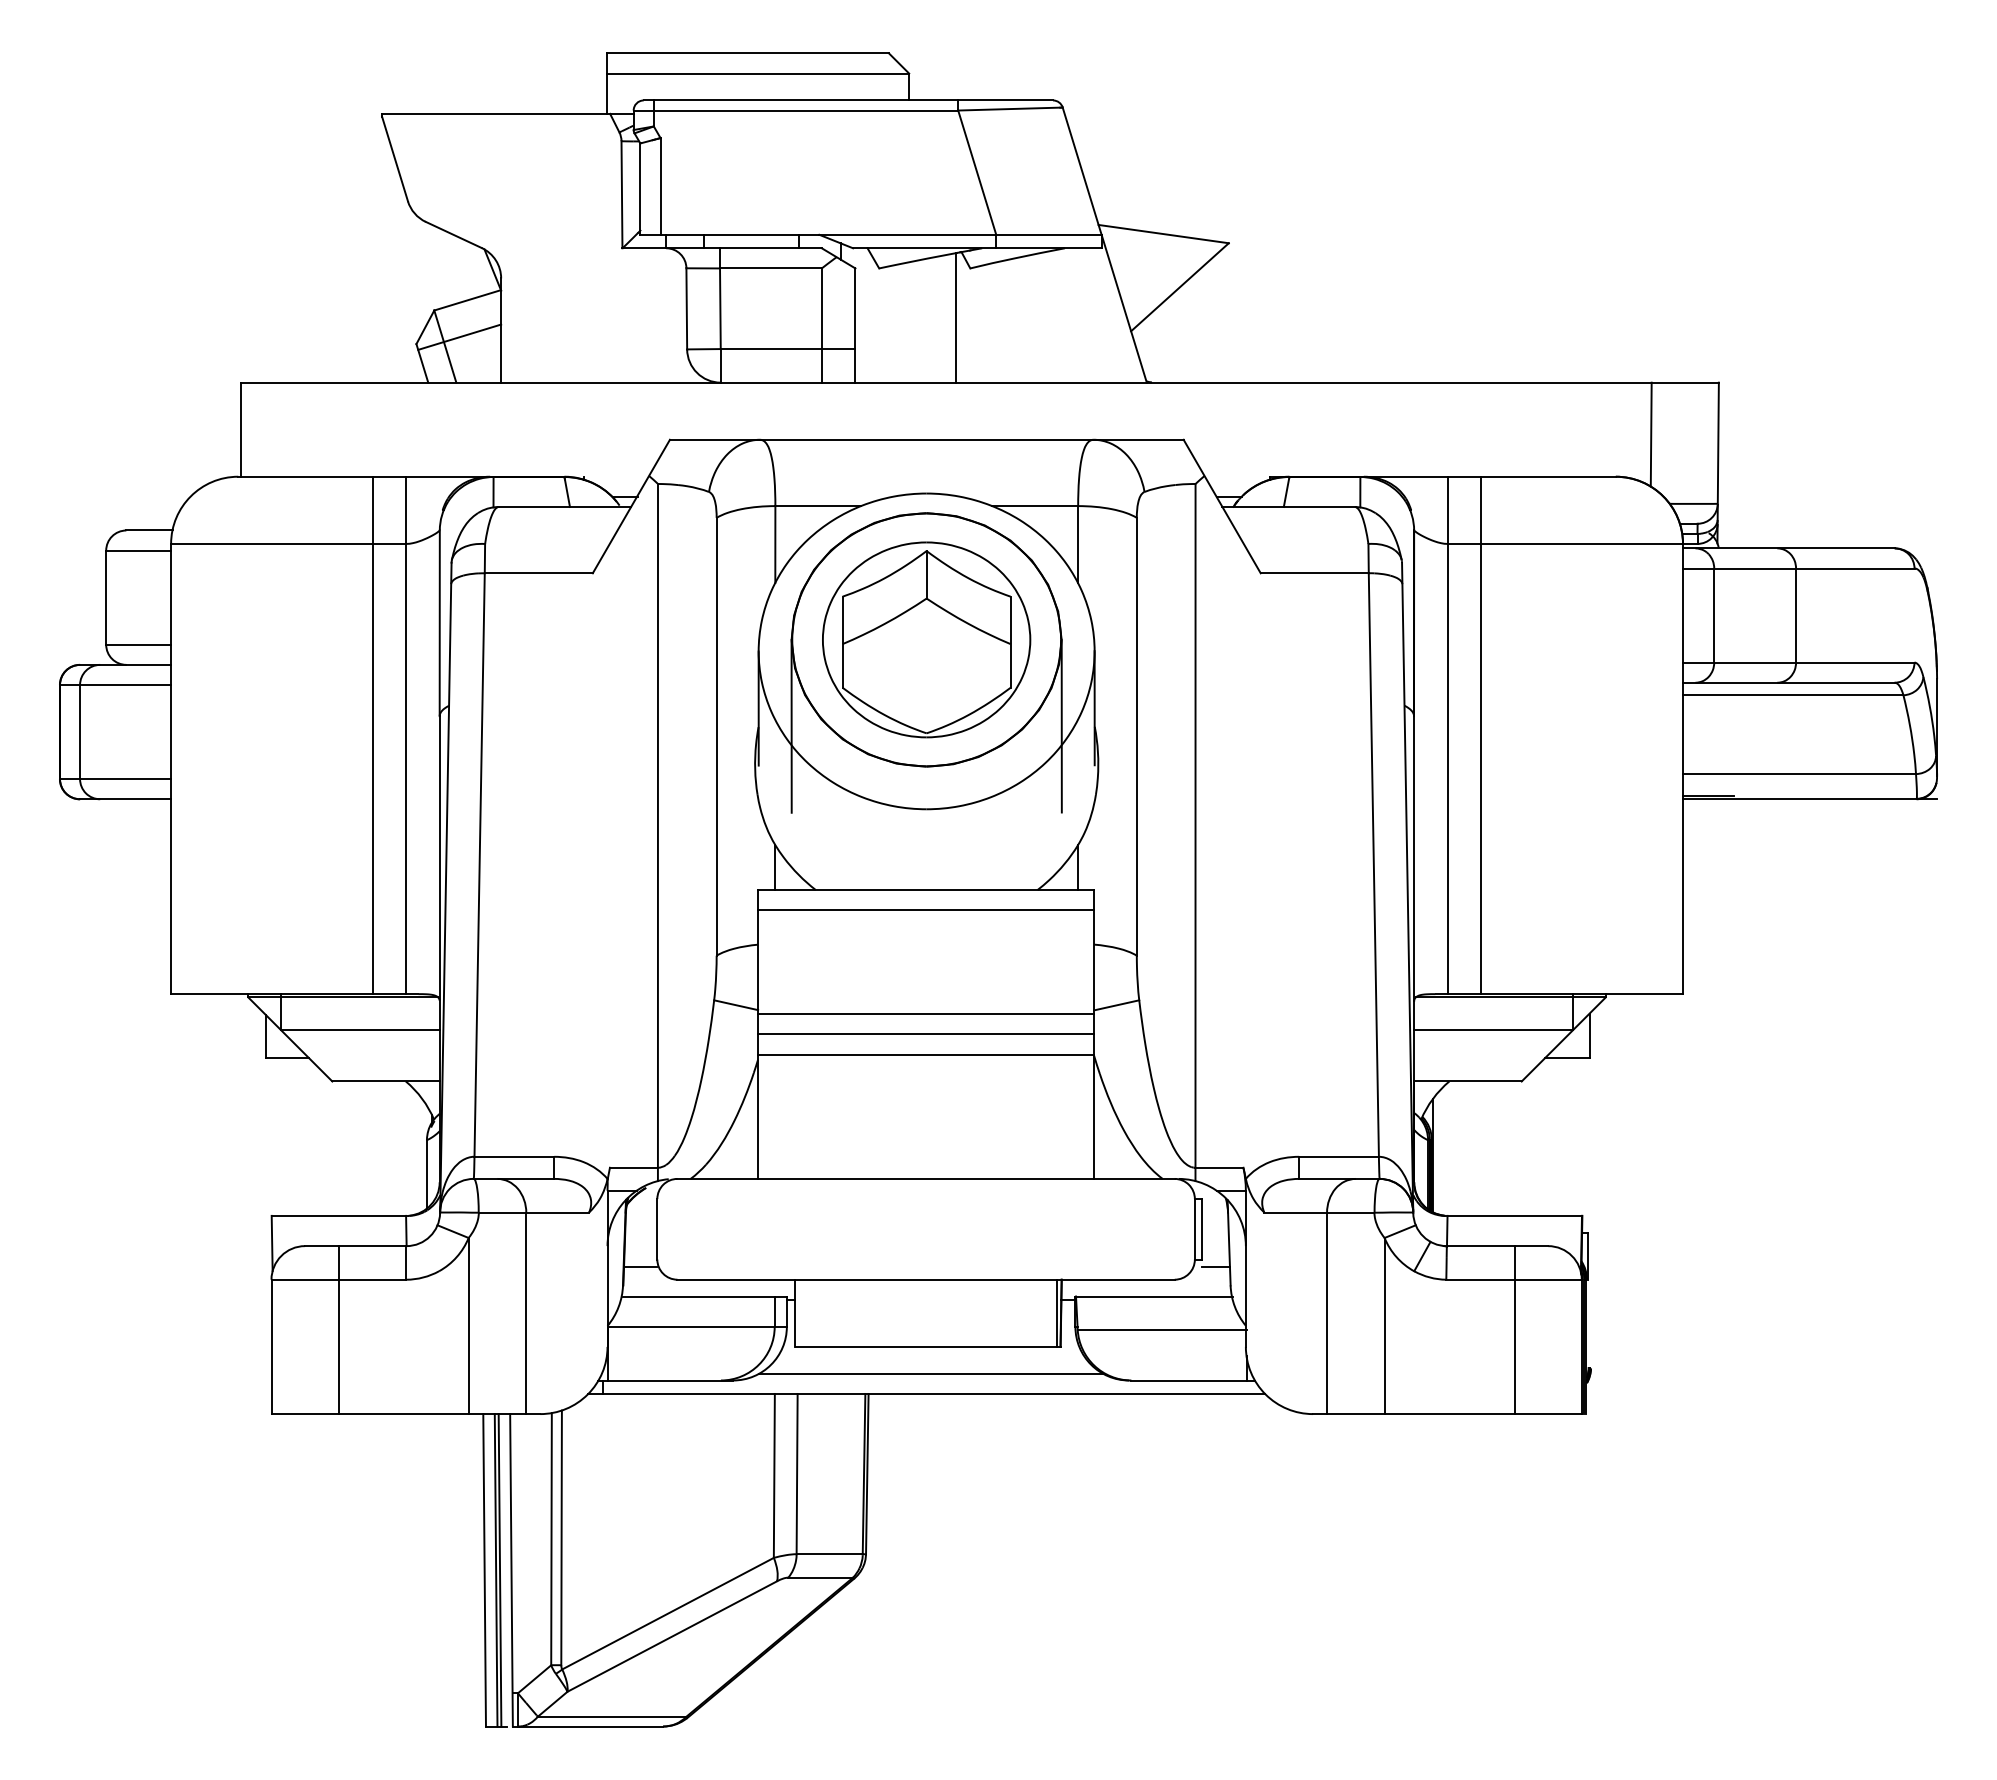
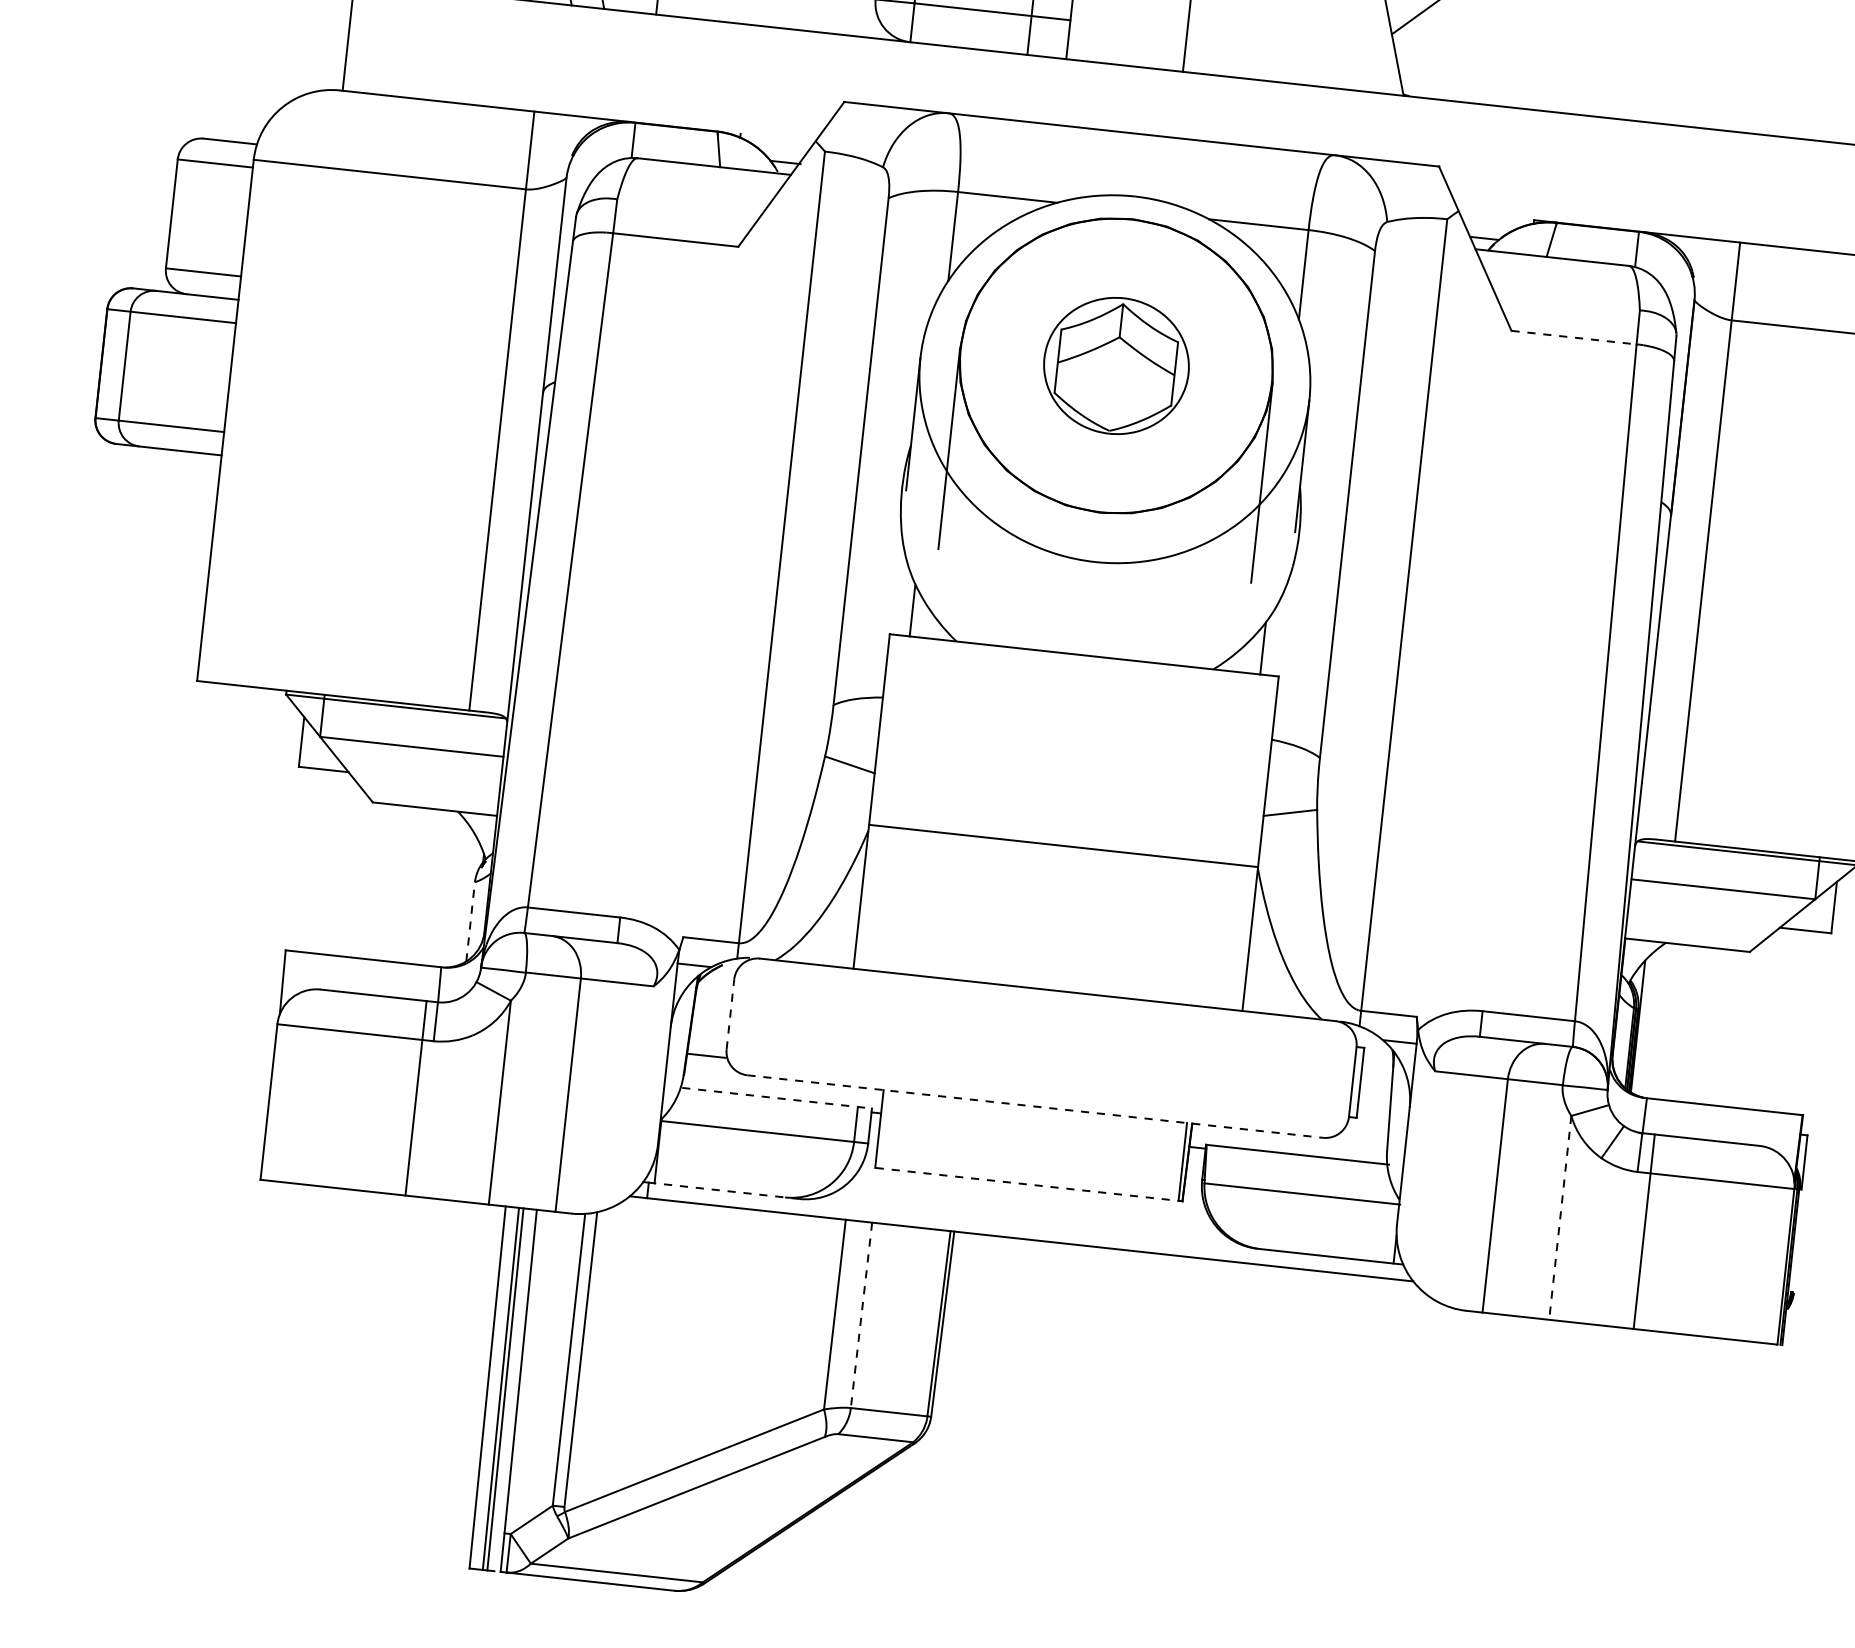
line: (1315, 573) -> (1574, 337), solid -> dashed
part: (926, 639) -> (1116, 365), size x0.6
line: (372, 735) -> (462, 406), removed
line: (1481, 735) -> (1746, 546), removed
line: (926, 910) -> (1082, 679), removed
line: (926, 1014) -> (1069, 799), removed
line: (926, 1034) -> (1066, 822), removed
line: (426, 1173) -> (470, 920), solid -> dashed
line: (657, 1228) -> (730, 1013), solid -> dashed
line: (1215, 1266) -> (1371, 1127), removed
line: (926, 1279) -> (1035, 1106), solid -> dashed
line: (704, 1296) -> (776, 1098), solid -> dashed
line: (1384, 1326) -> (1560, 1218), solid -> dashed
line: (338, 1330) -> (415, 1098), moved
line: (1514, 1330) -> (1644, 1232), moved
line: (926, 1346) -> (1027, 1183), solid -> dashed
line: (930, 1373) -> (1028, 1215), removed
line: (670, 1380) -> (726, 1191), solid -> dashed
line: (797, 1474) -> (861, 1315), solid -> dashed

